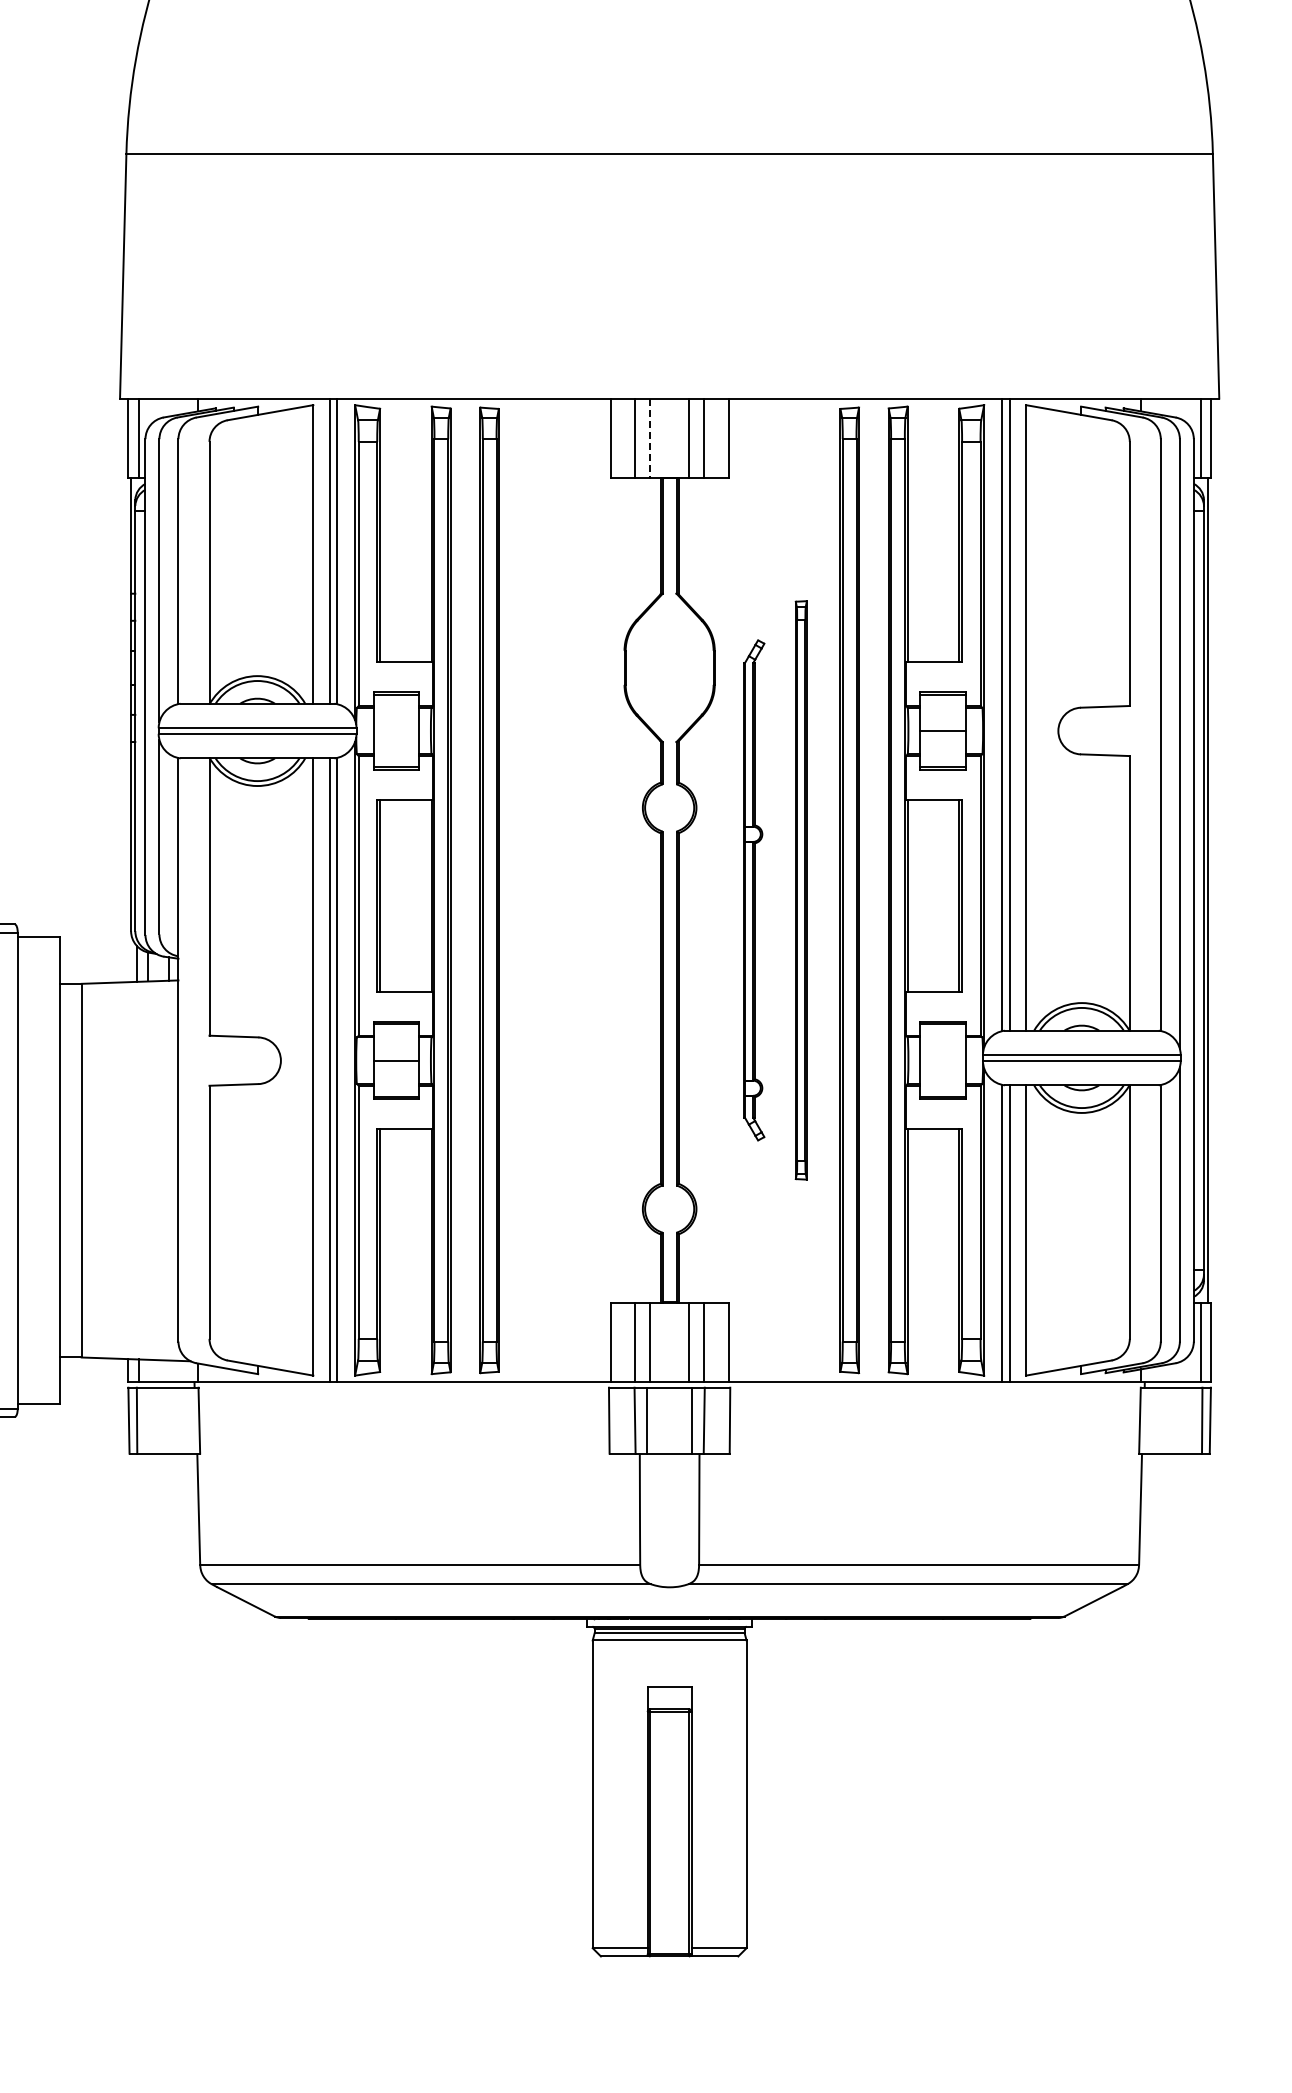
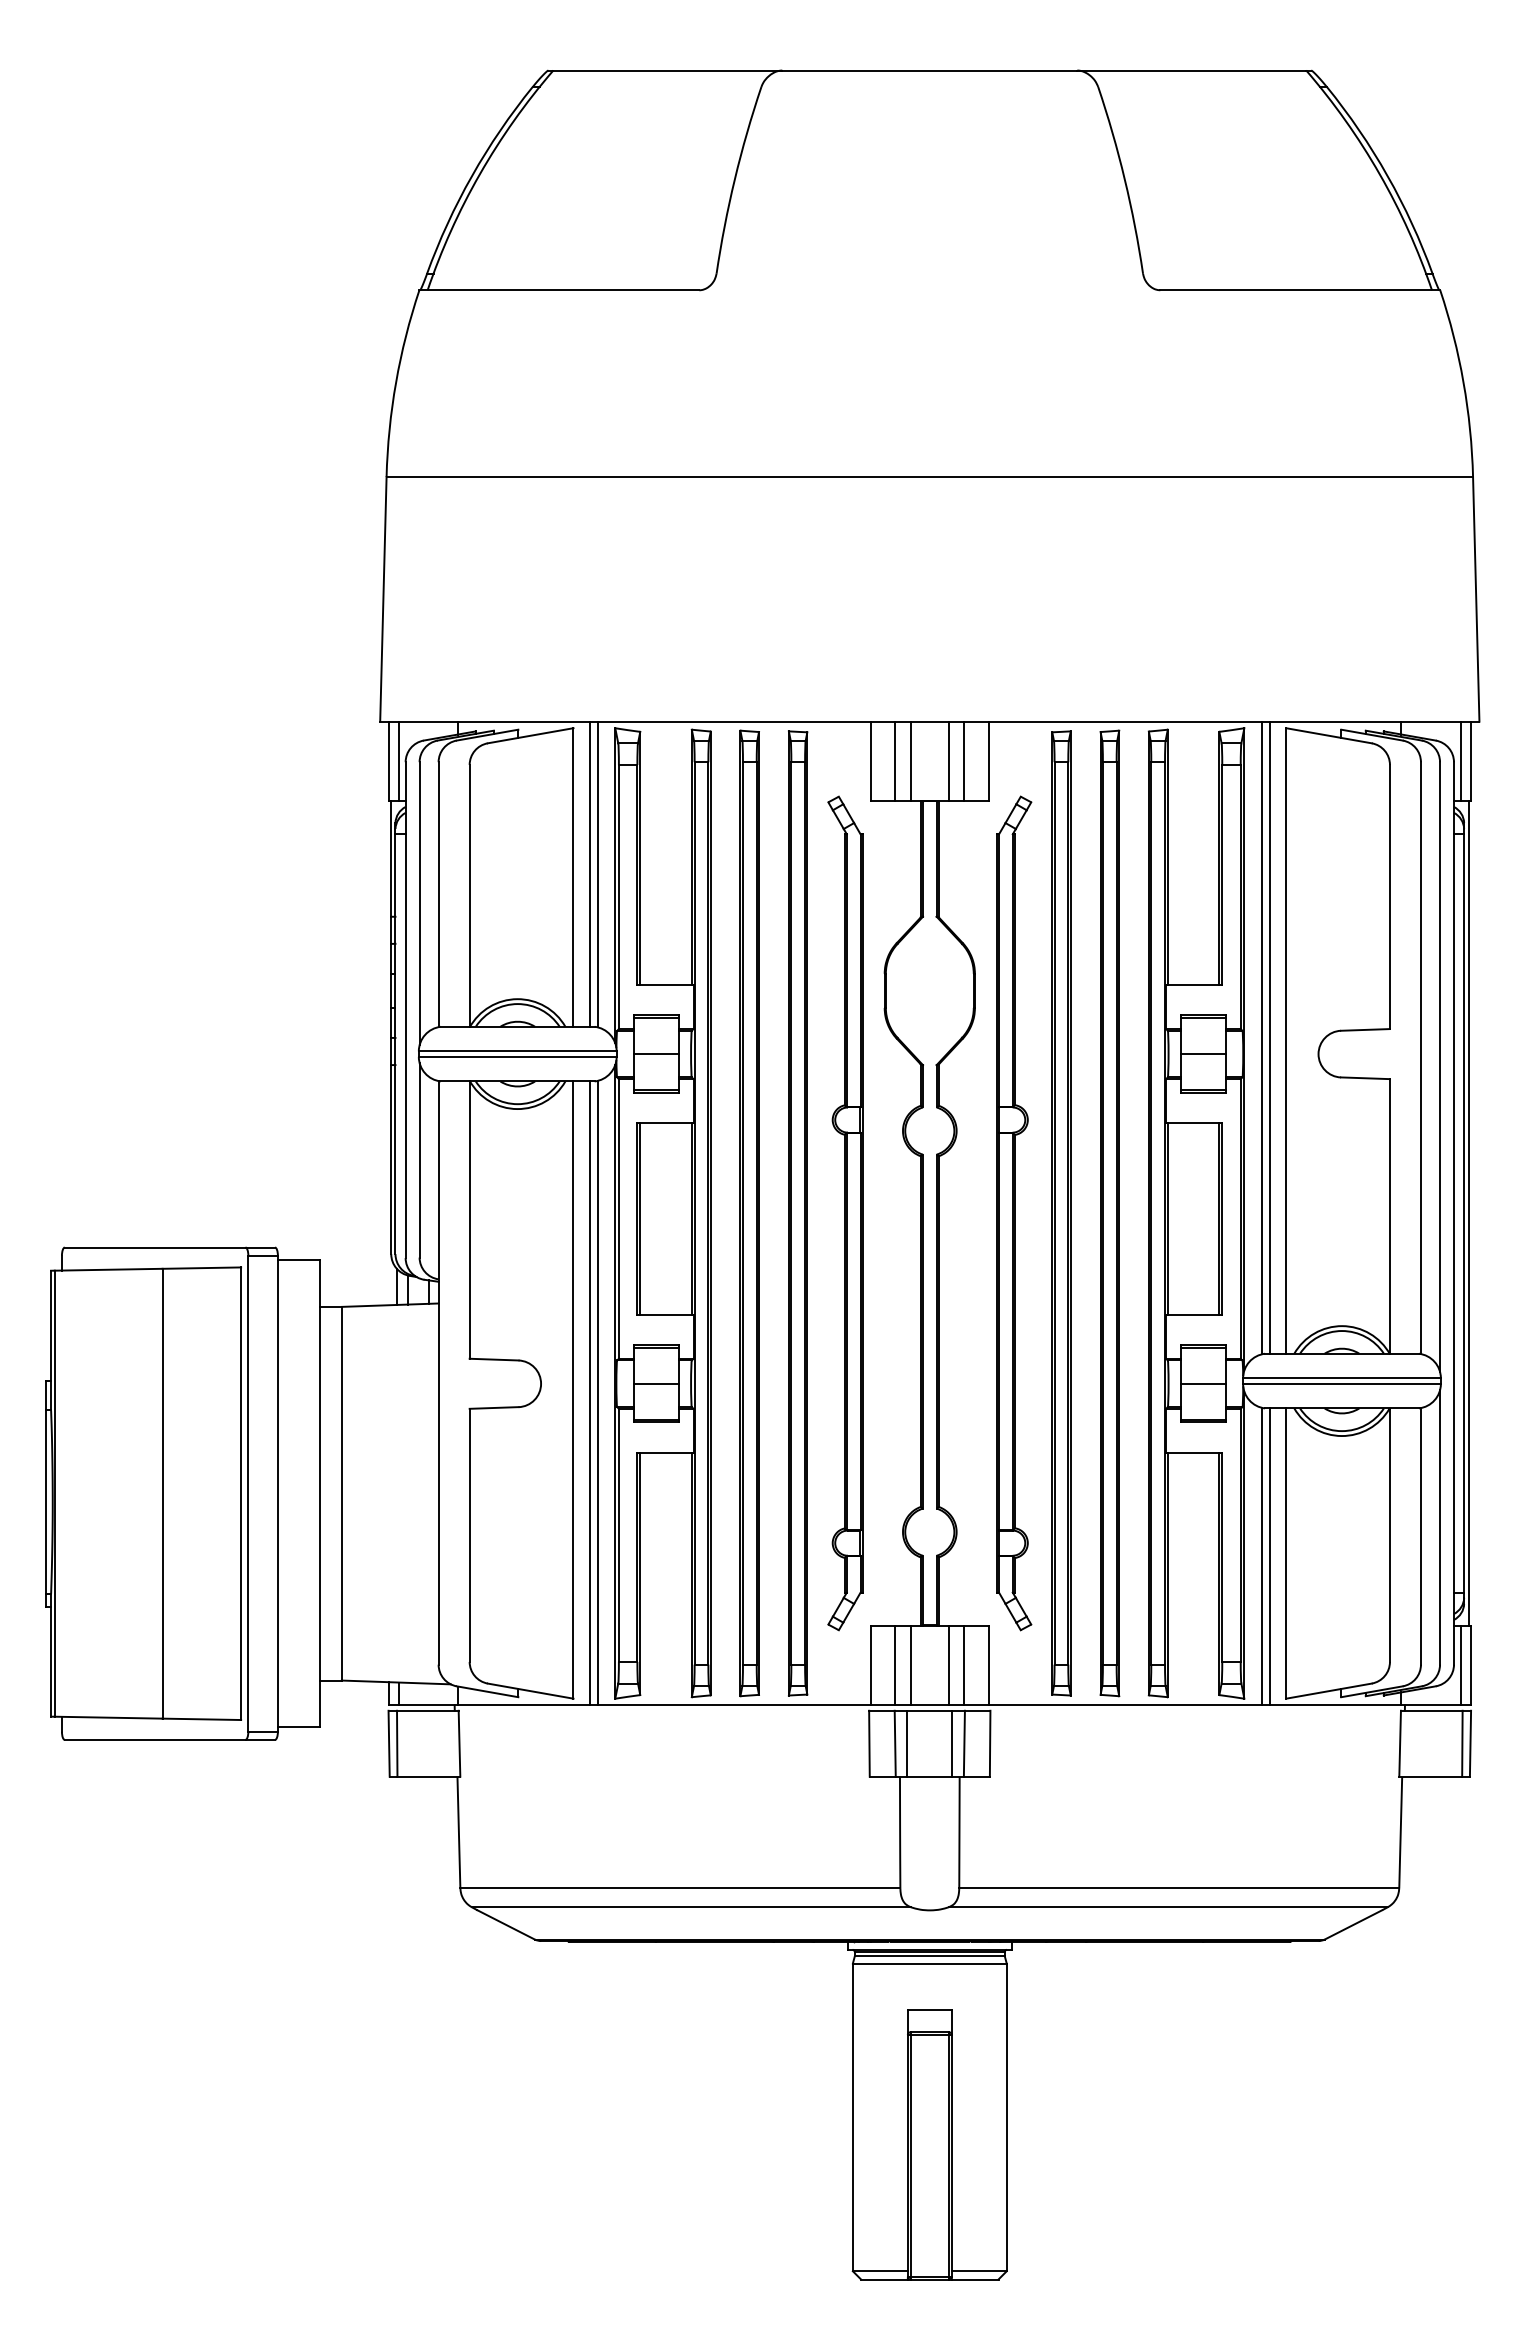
line: (650, 438) -> (910, 761), dashed -> solid
line: (396, 731) -> (656, 1054), added
part: (538, 890) -> (798, 1213), added
part: (585, 890) -> (845, 1213), added
part: (754, 890) -> (1014, 1213), size x1.67
part: (801, 890) -> (1061, 1213), size x1.67
line: (942, 1060) -> (1202, 1383), added

